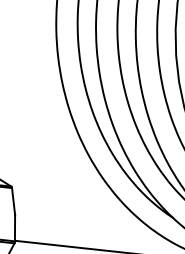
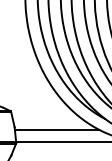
line: (86, 226) -> (56, 129), added

